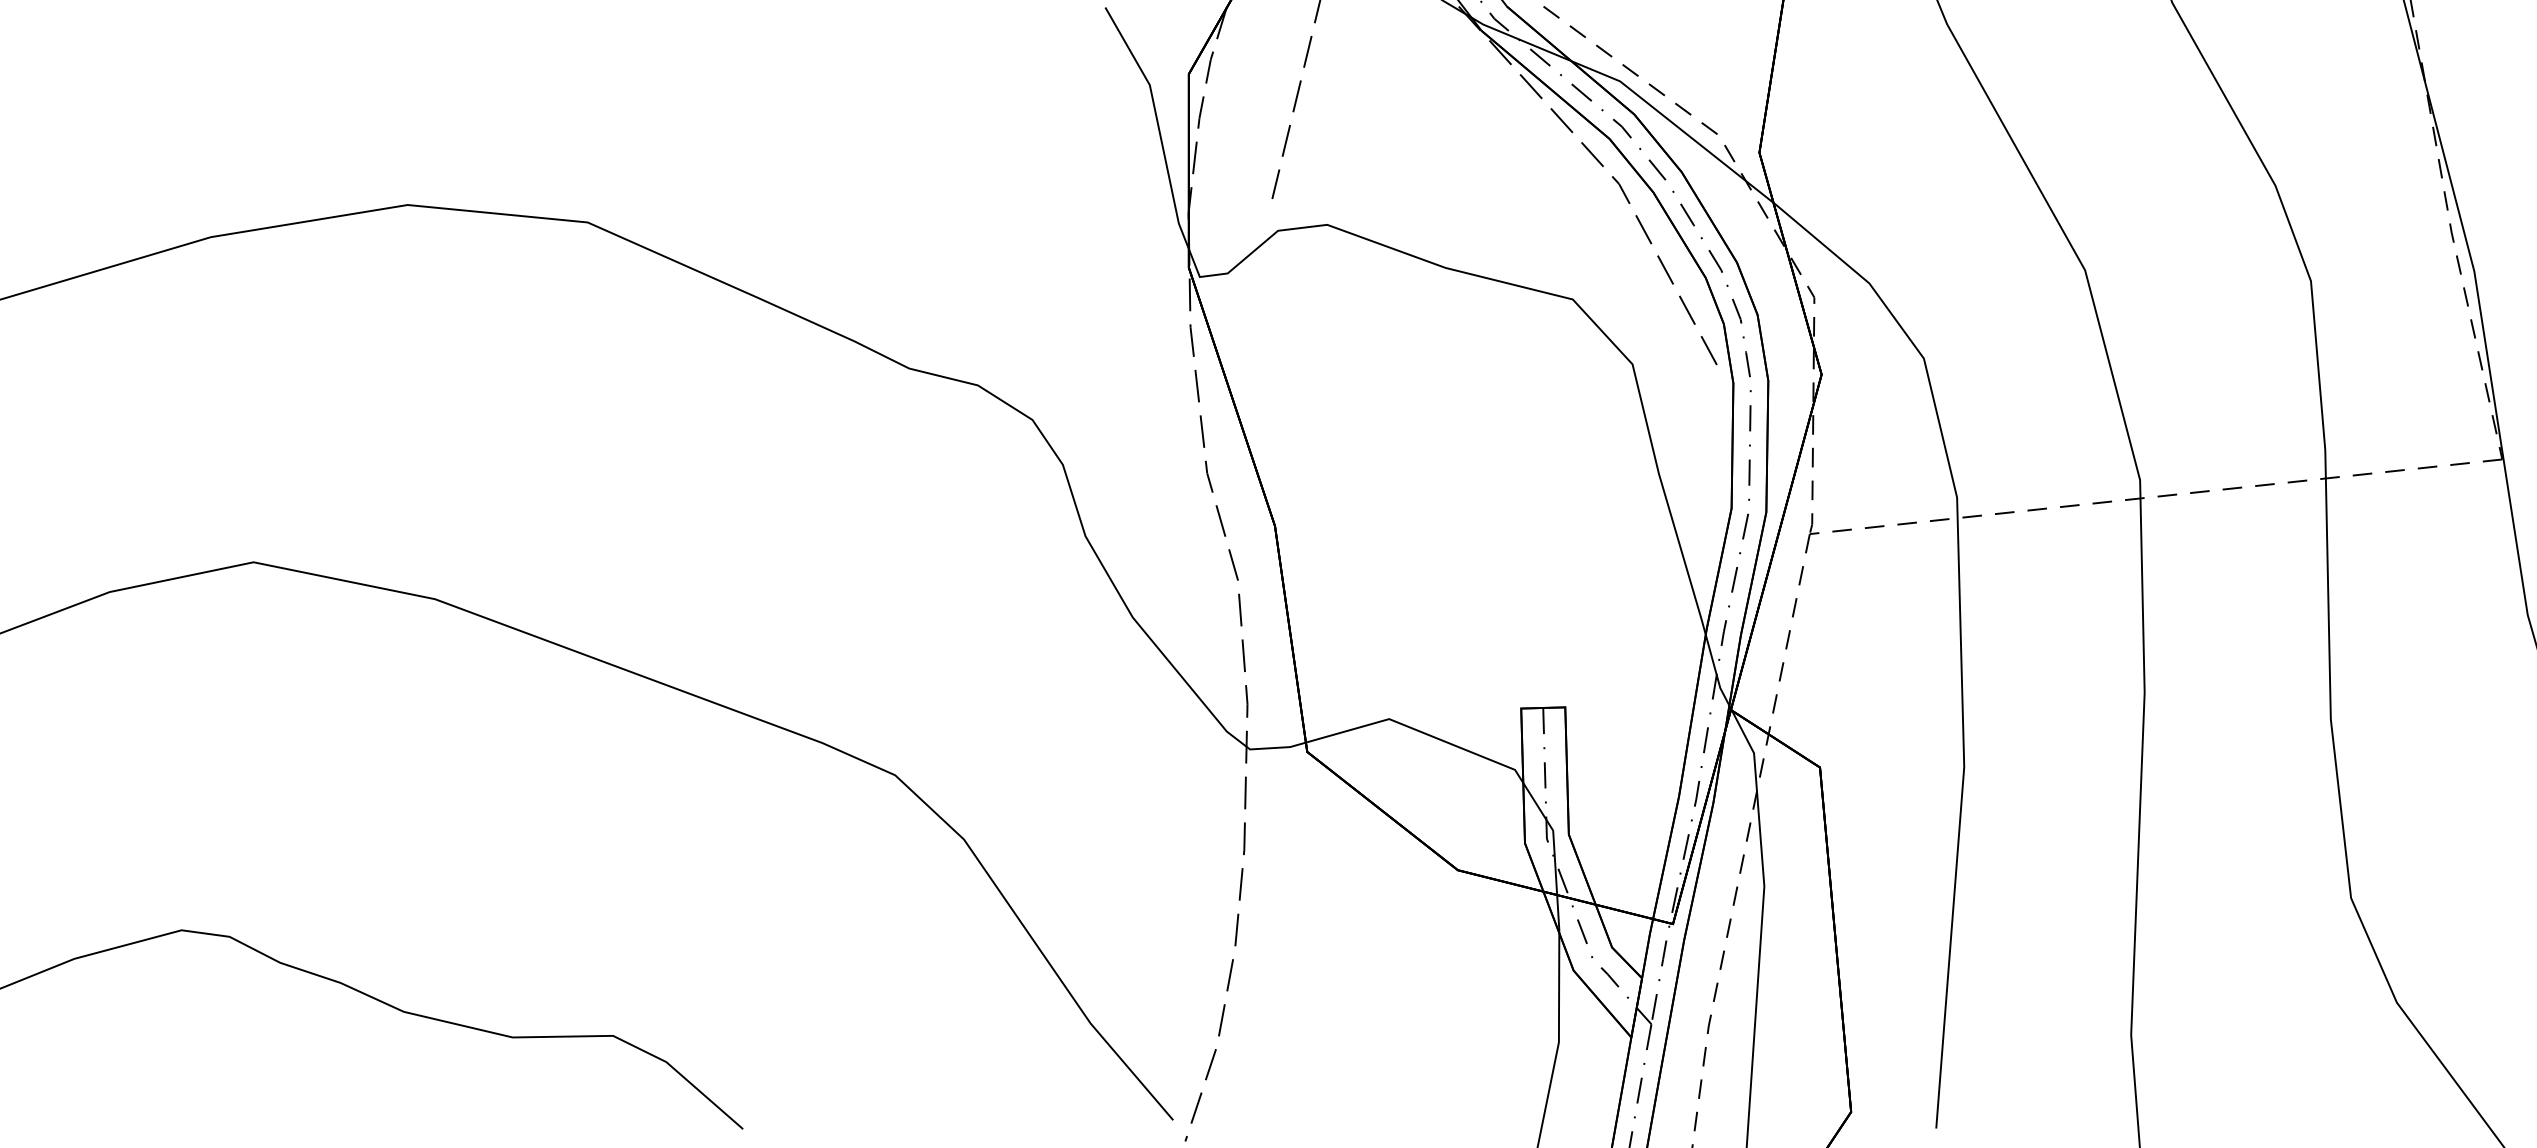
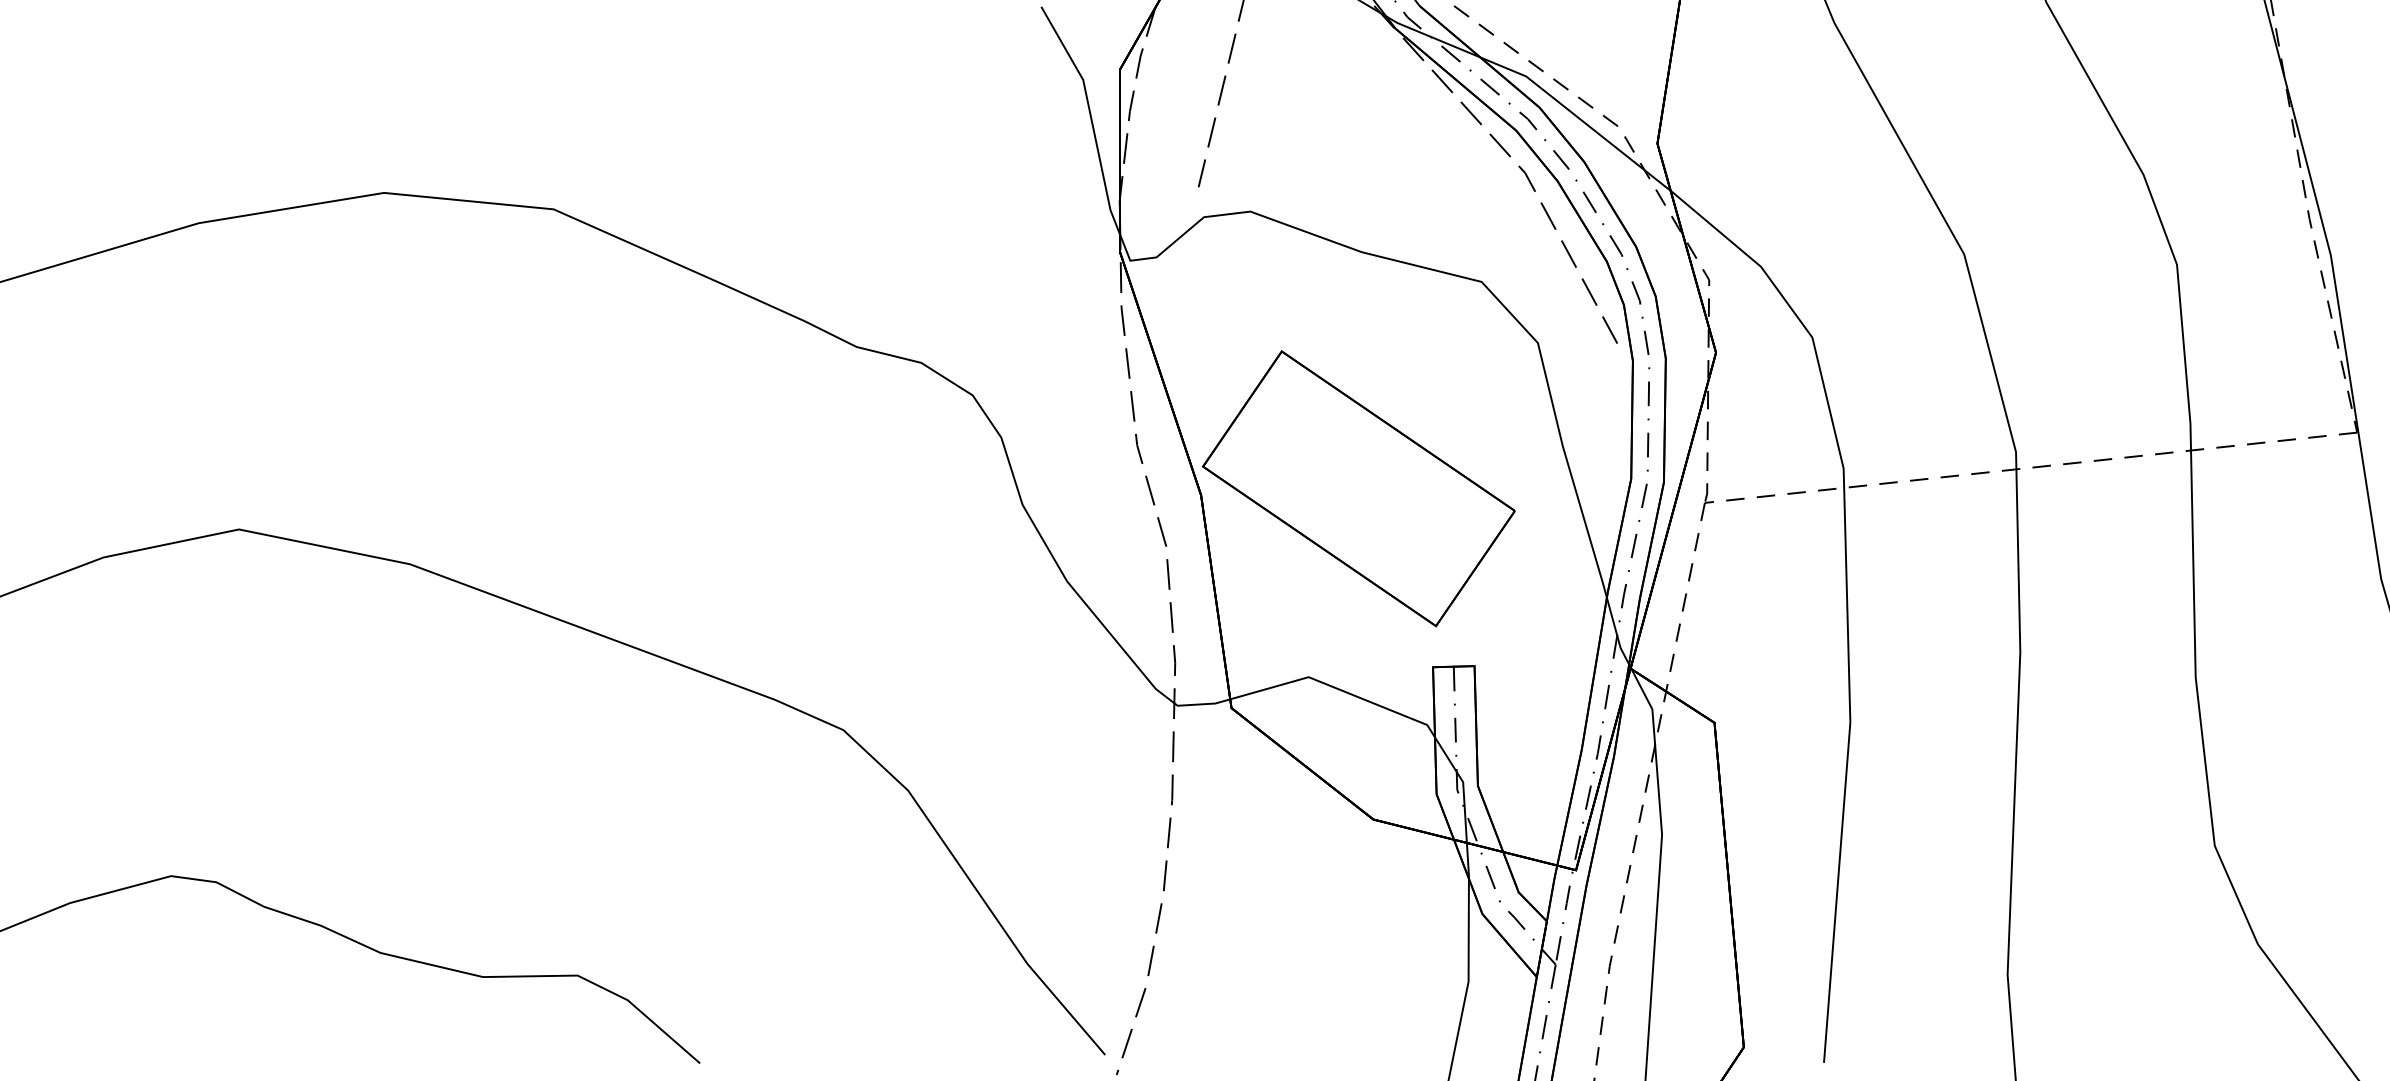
part: (1442, 518) -> (1358, 488), added

